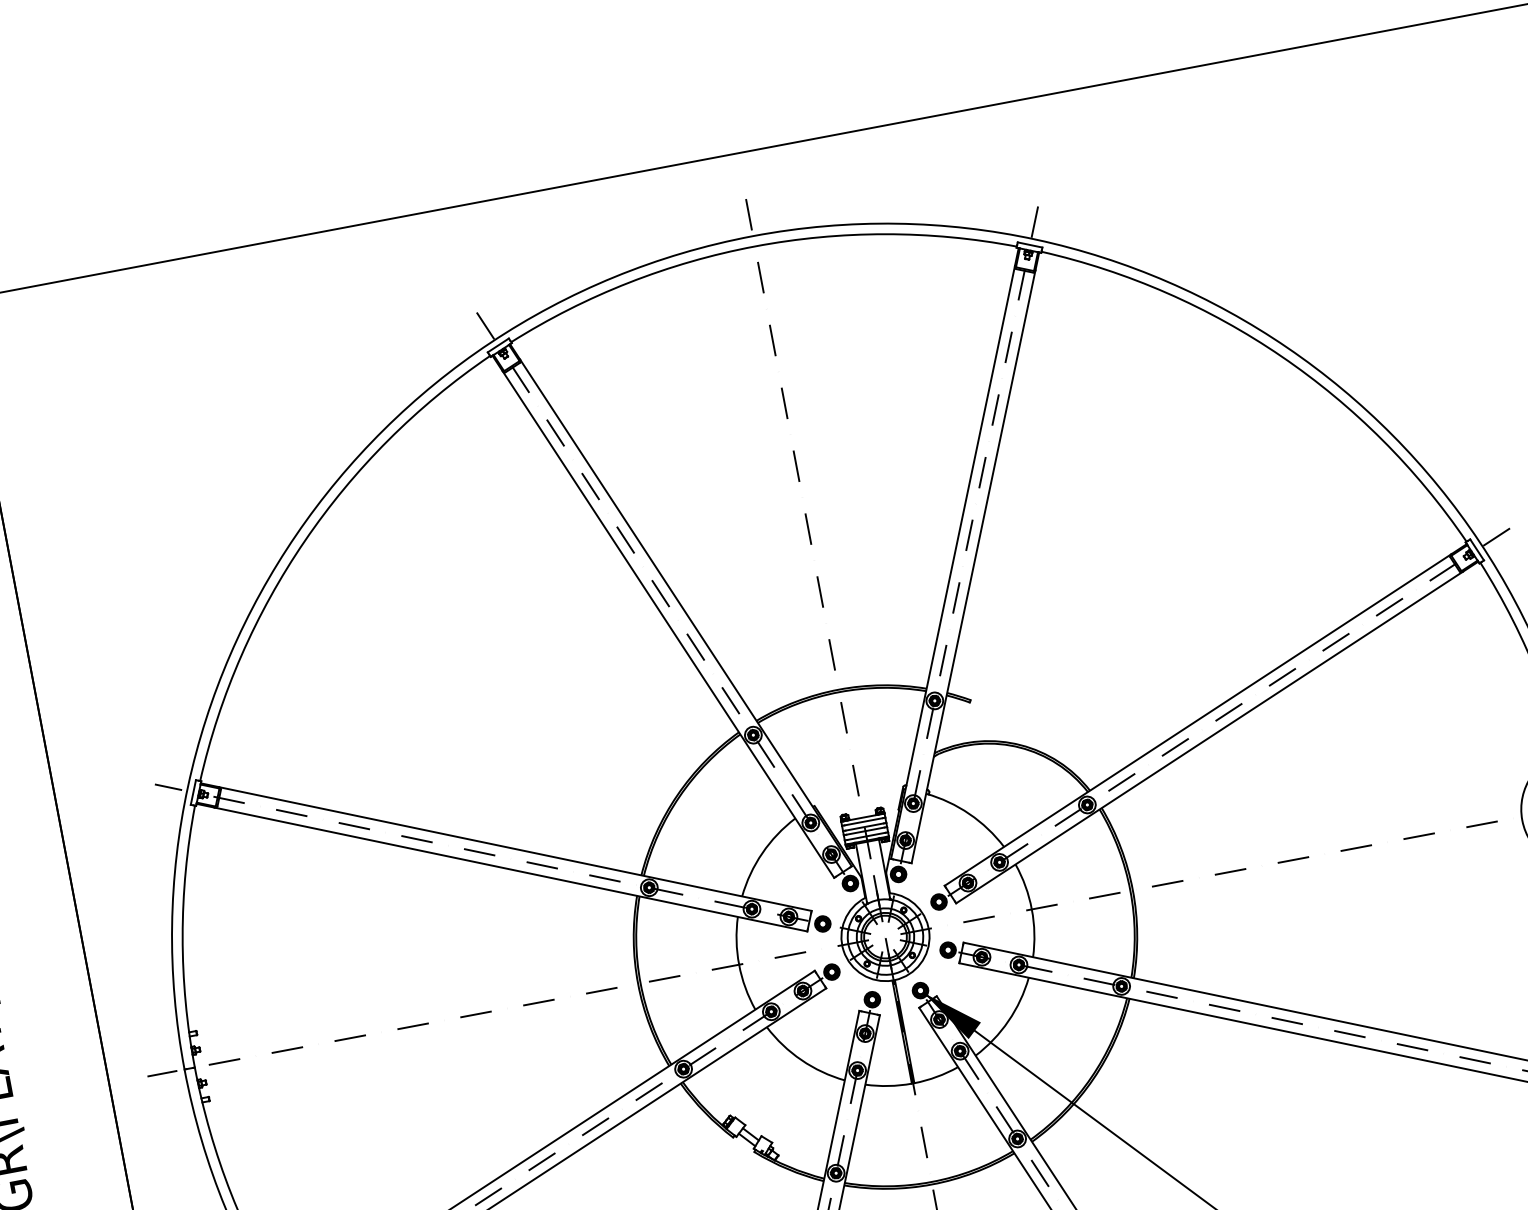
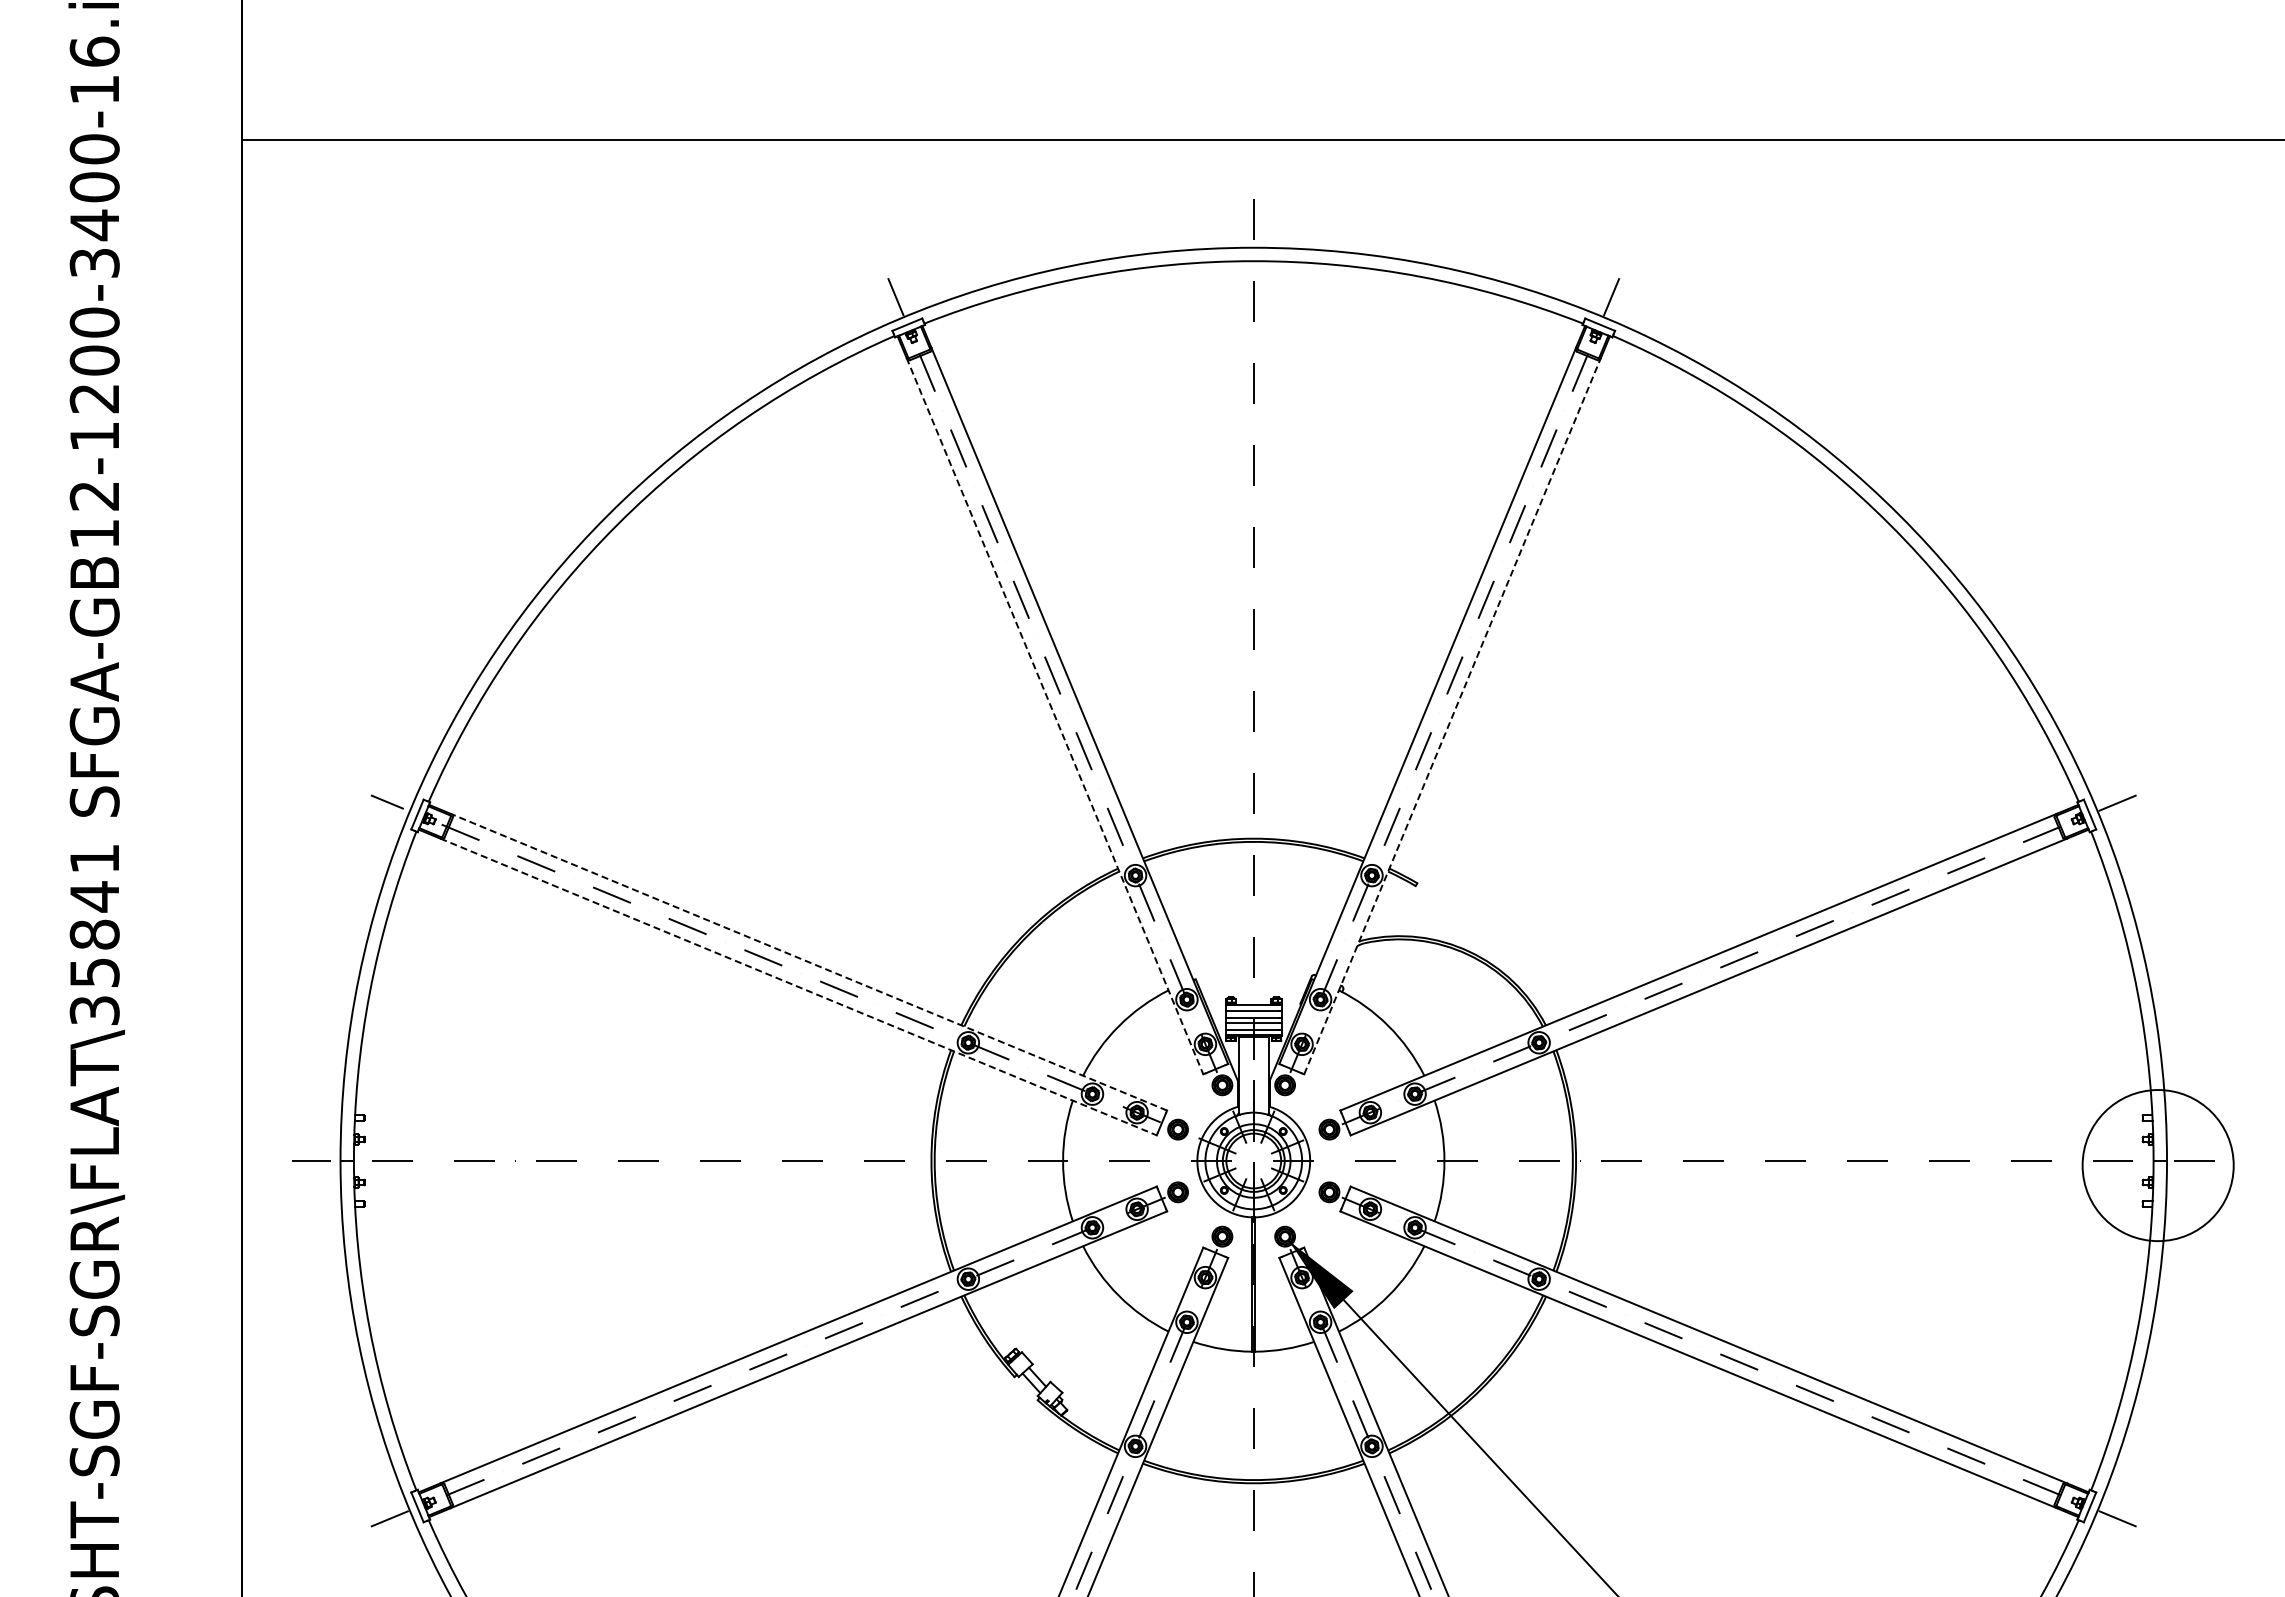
line: (973, 567) -> (1452, 716), solid -> dashed
line: (668, 624) -> (1054, 716), solid -> dashed
line: (514, 849) -> (808, 962), solid -> dashed
line: (510, 869) -> (798, 986), solid -> dashed

